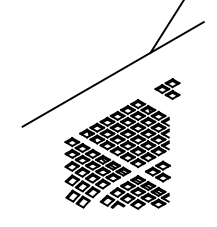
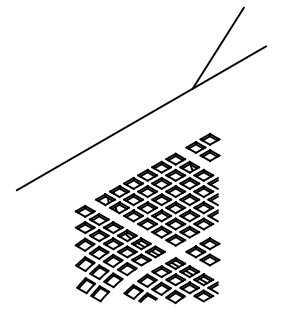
part: (167, 88) -> (202, 146), moved

